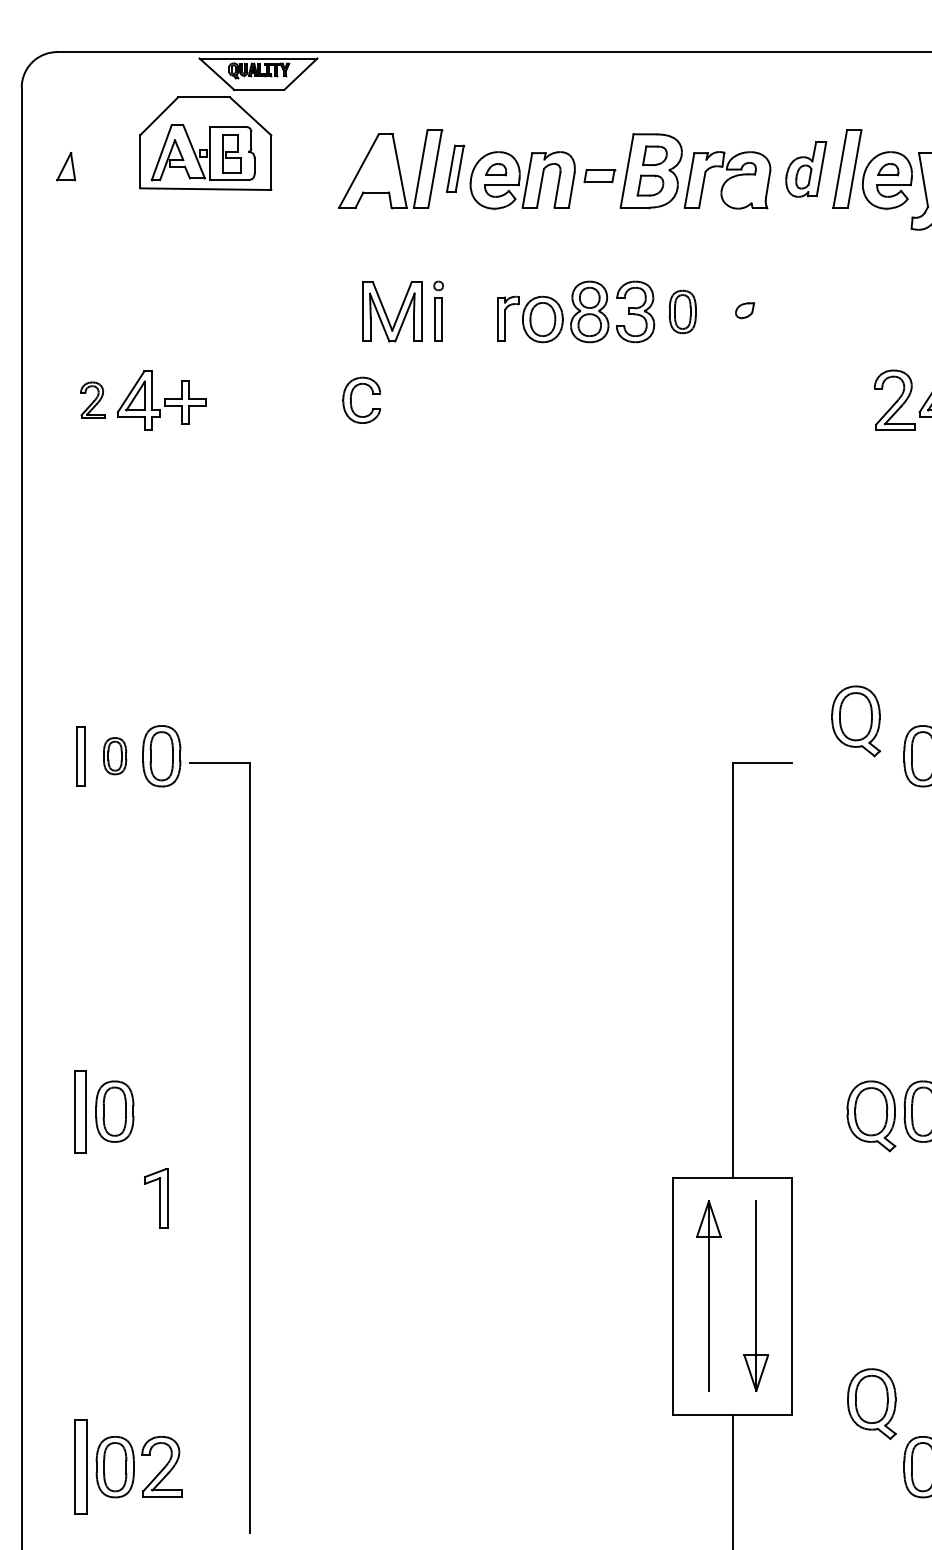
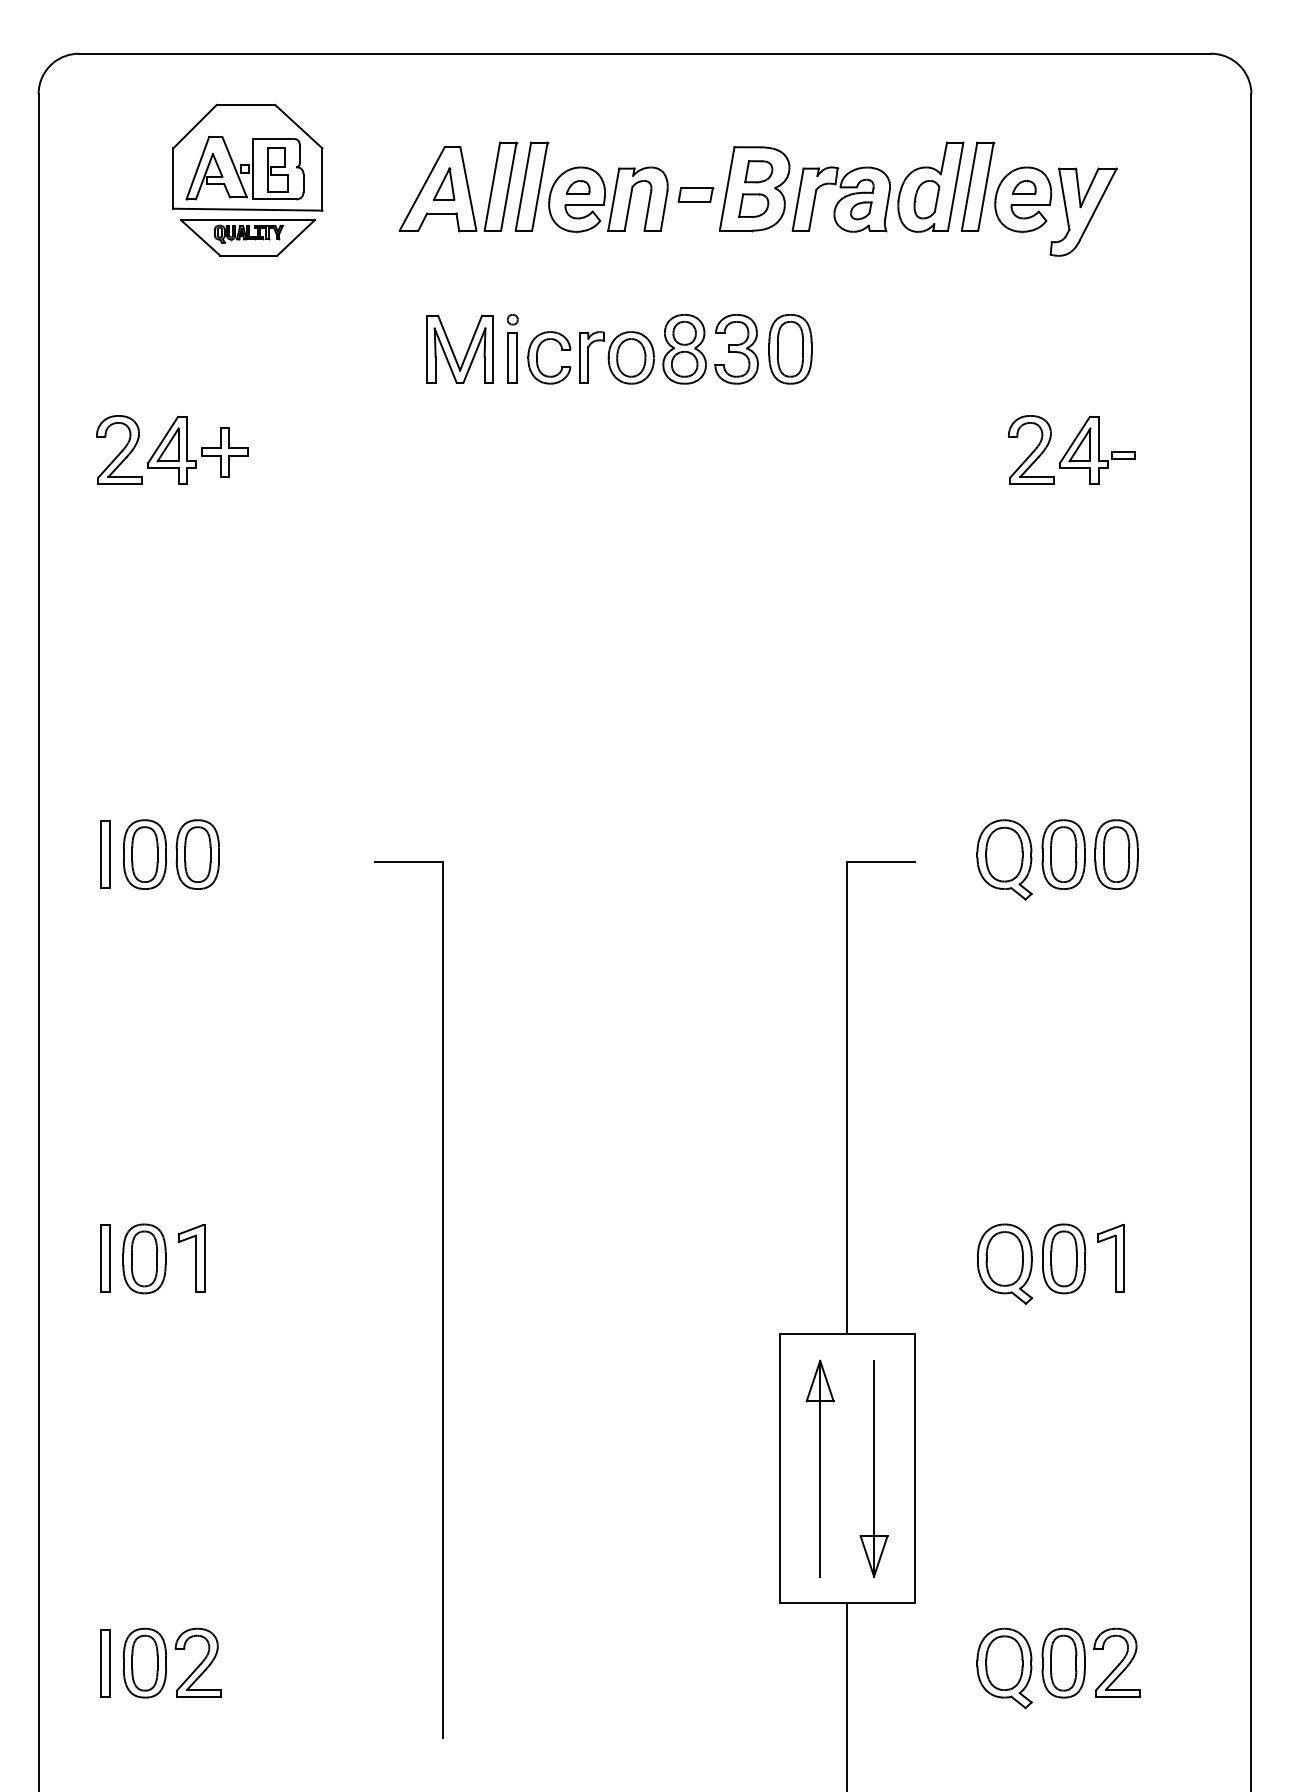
part: (258, 73) -> (247, 237), moved
part: (66, 166) -> (444, 183), moved
part: (455, 168) -> (531, 186), size x1.67
part: (805, 168) -> (930, 186), size x1.43
part: (745, 310) -> (861, 210), moved
part: (682, 312) -> (790, 349), size x1.43
part: (92, 400) -> (119, 449), size x1.67
part: (351, 400) -> (537, 357), moved
part: (856, 720) -> (1004, 859), moved
part: (114, 756) -> (144, 854), size x1.67
part: (80, 1111) -> (105, 1258), size x0.71
part: (249, 1147) -> (442, 1299), moved
part: (156, 1198) -> (191, 1258), moved
part: (871, 1404) -> (1004, 1668), moved
part: (80, 1467) -> (105, 1663), size x0.62

